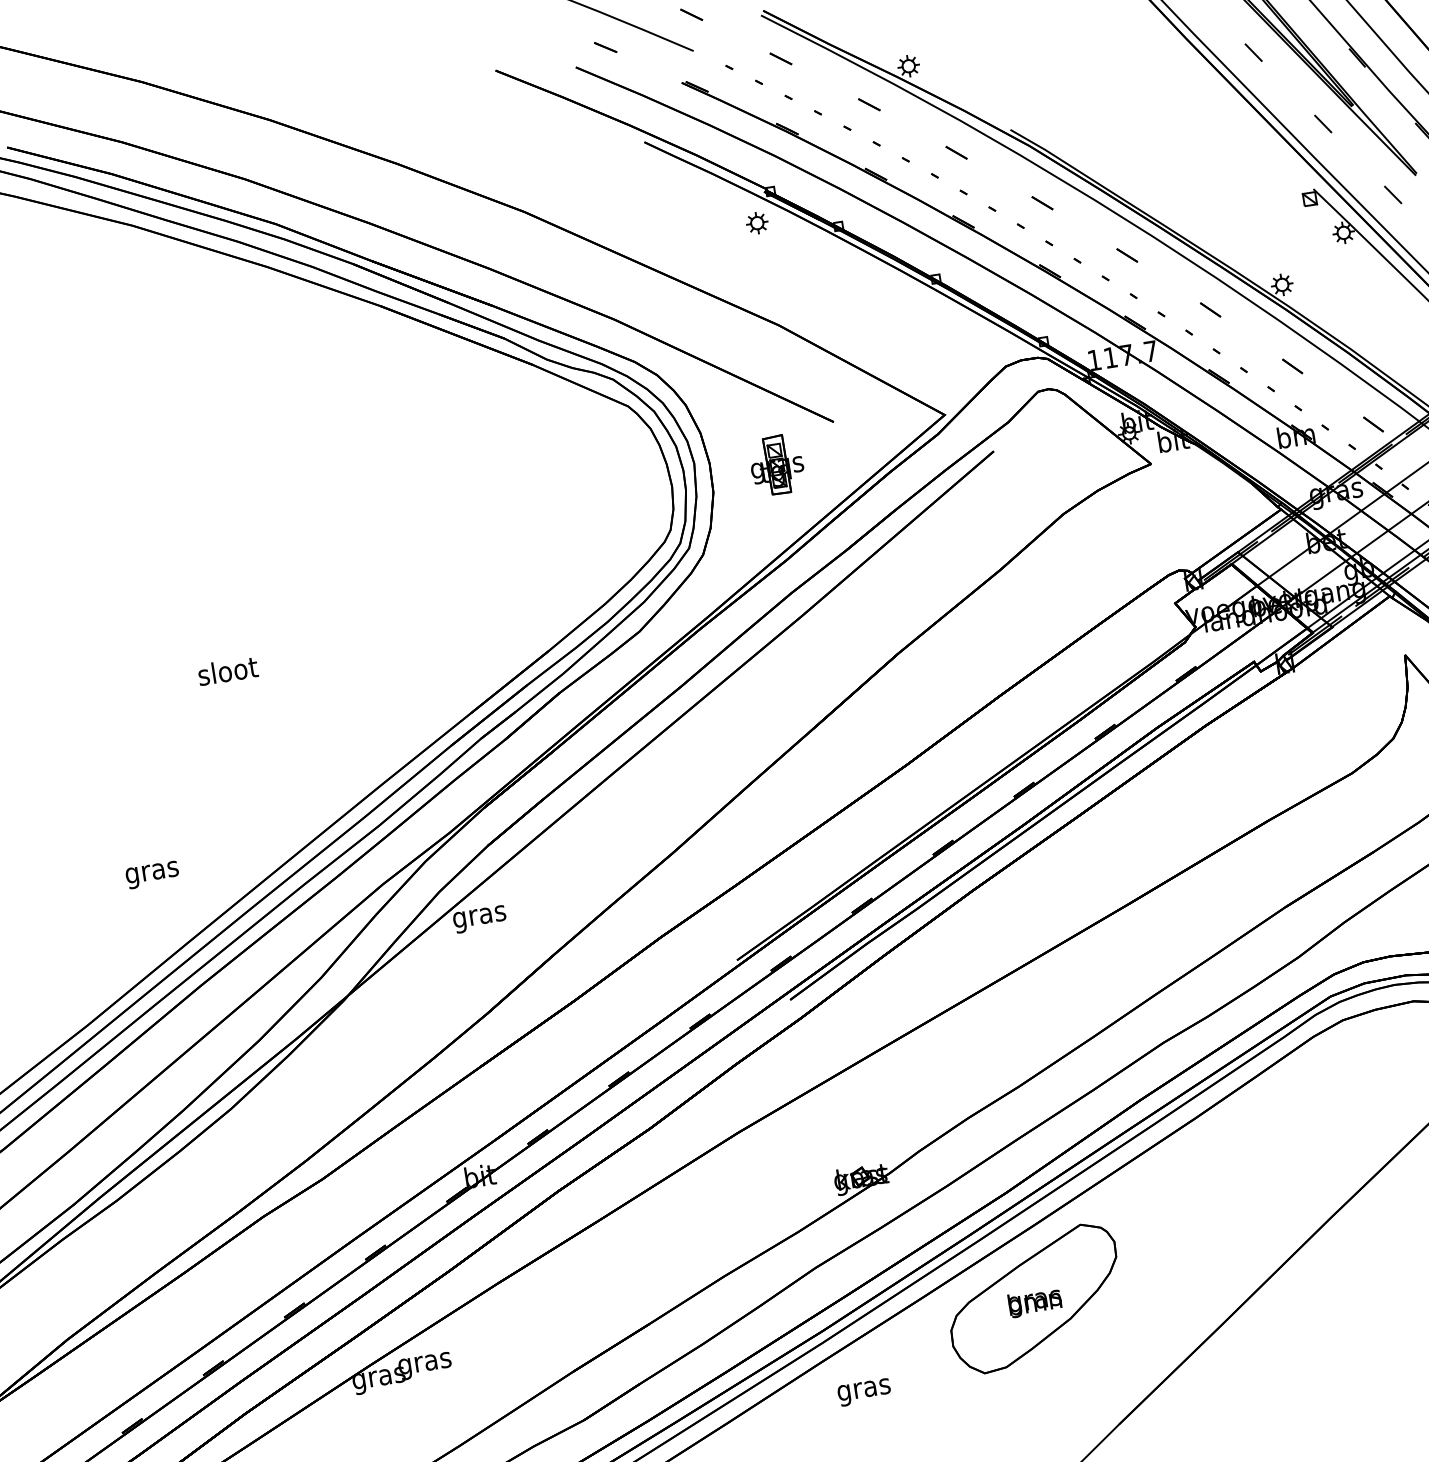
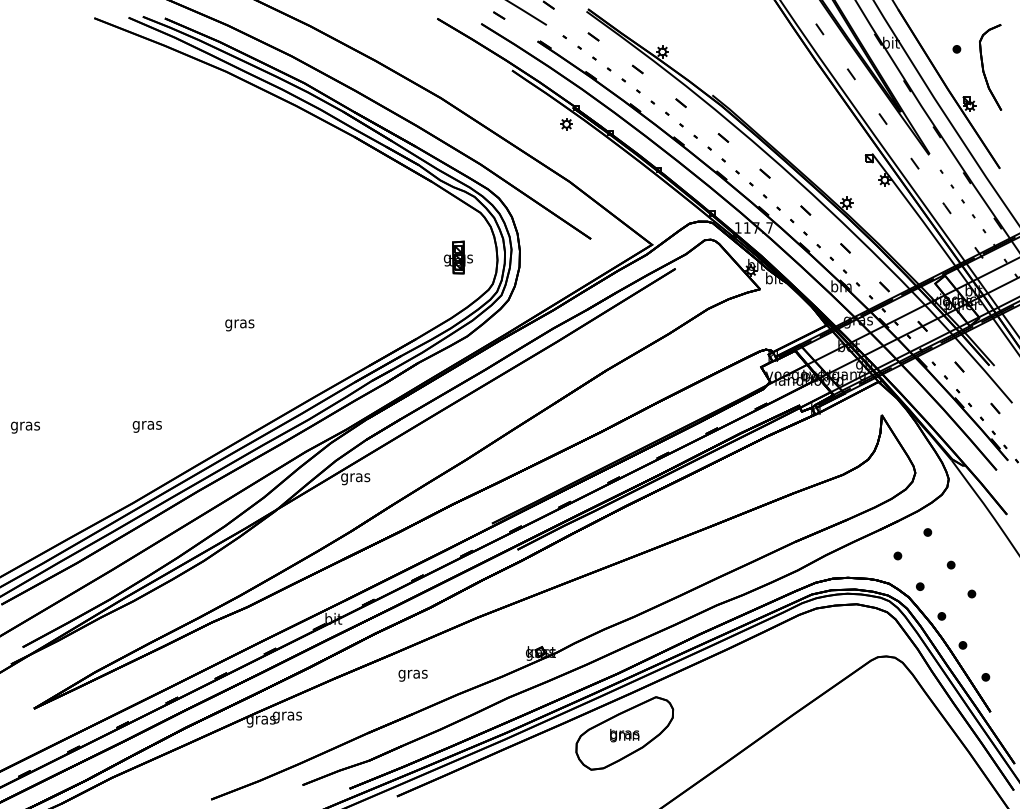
part: (775, 465) -> (457, 257), moved
text: (227, 673) -> (239, 323), sloot -> gras
text: (150, 874) -> (146, 426), moved
text: (863, 1392) -> (412, 675), moved

